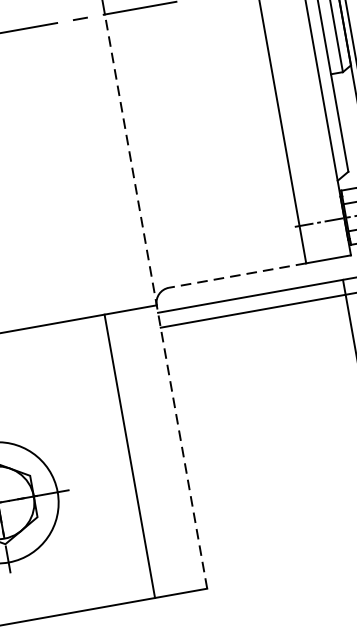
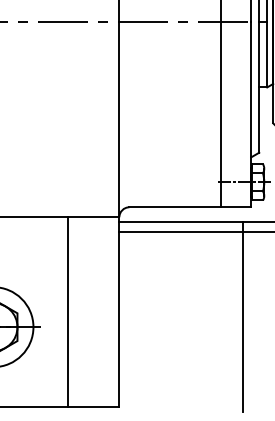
line: (237, 275) -> (175, 207), dashed -> solid
line: (156, 301) -> (119, 214), dashed -> solid
line: (129, 456) -> (68, 312), moved

